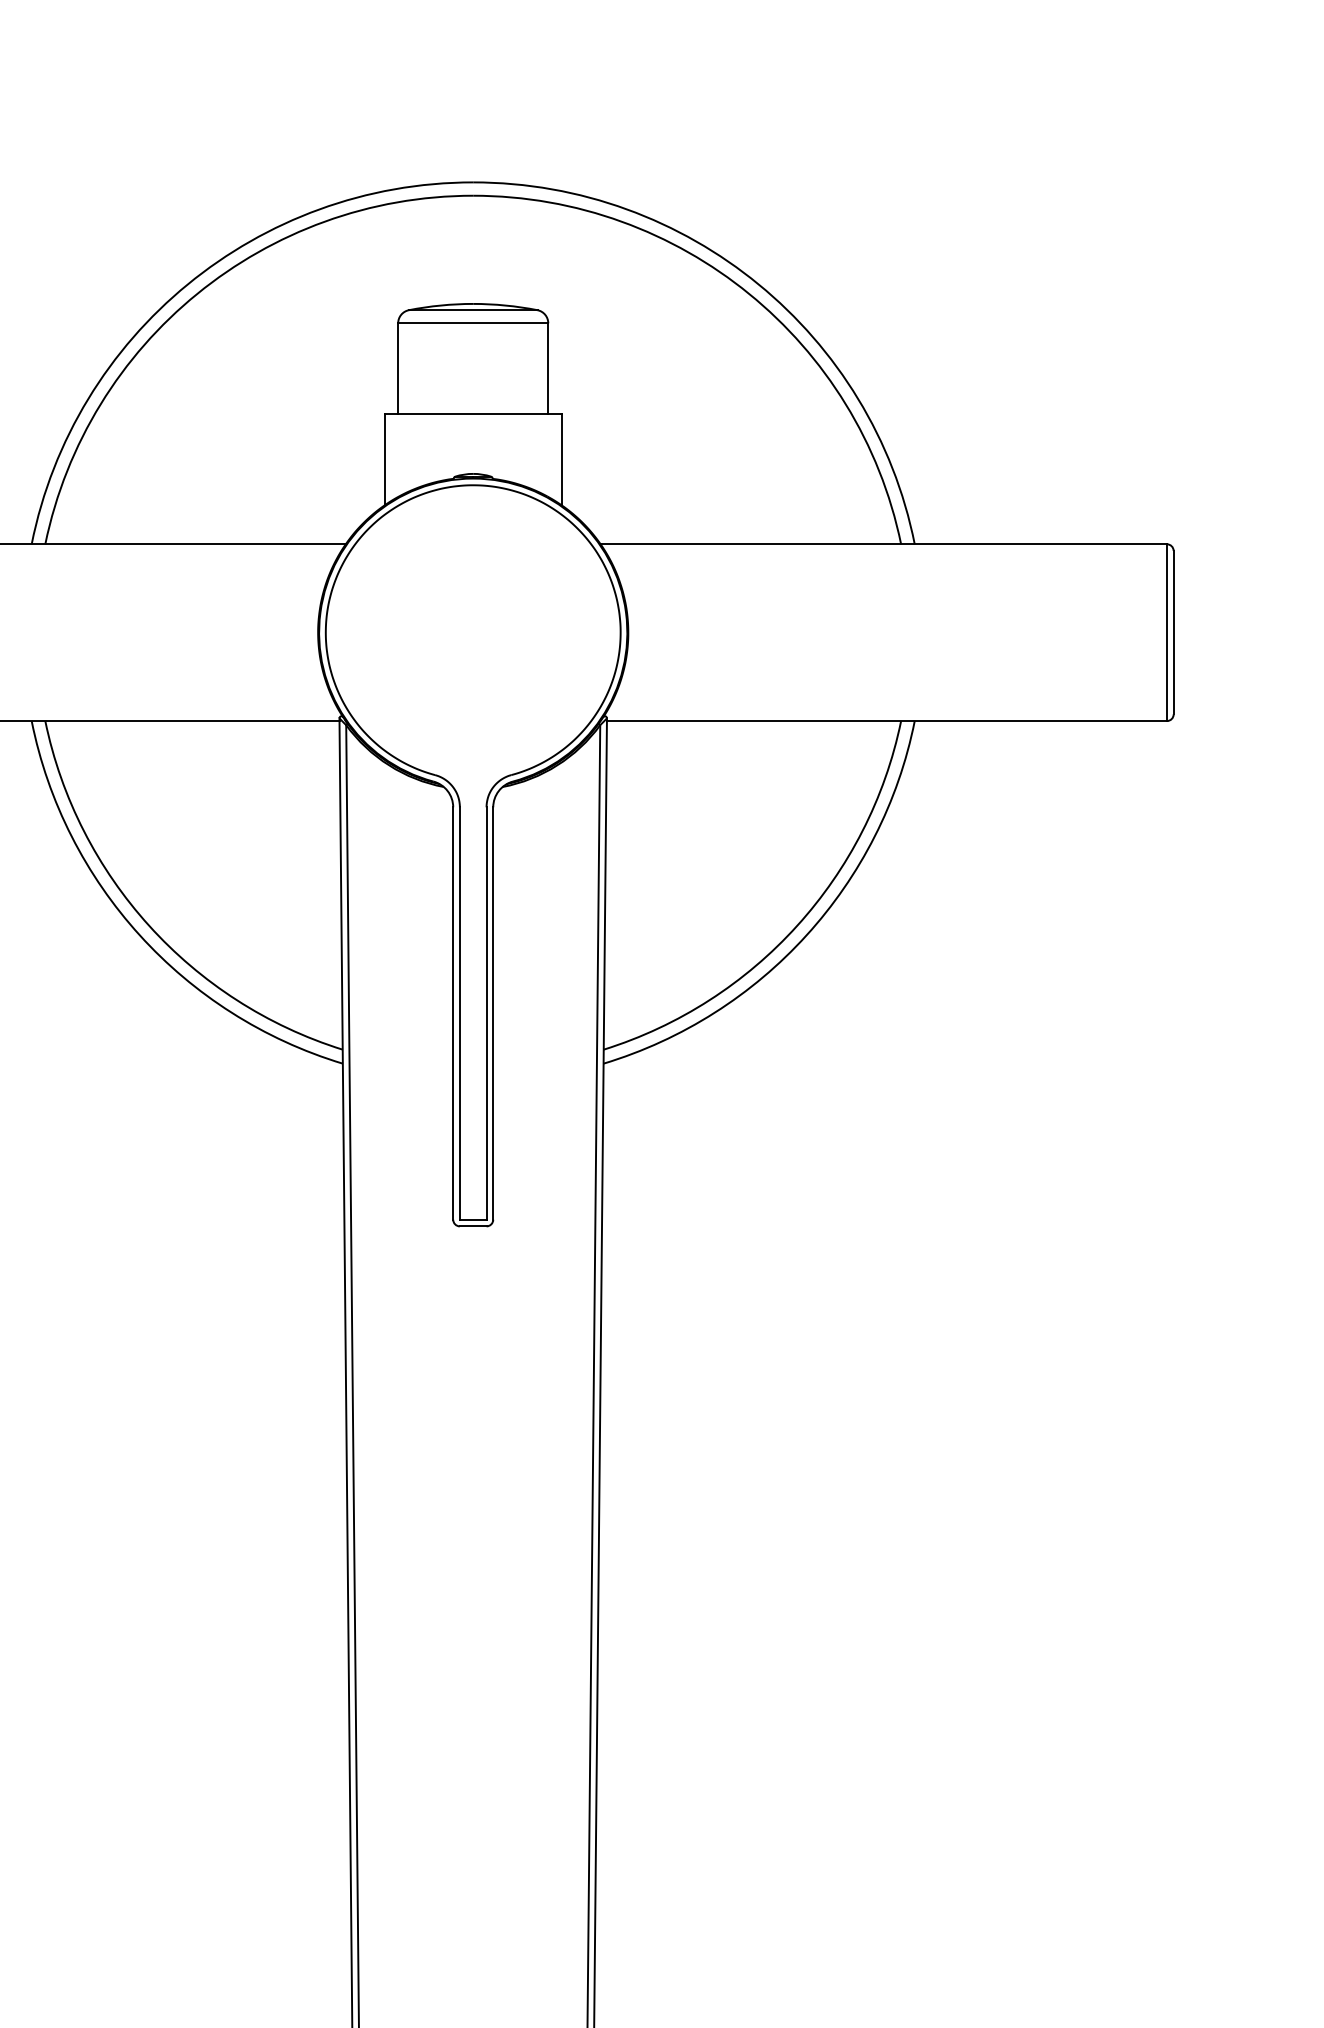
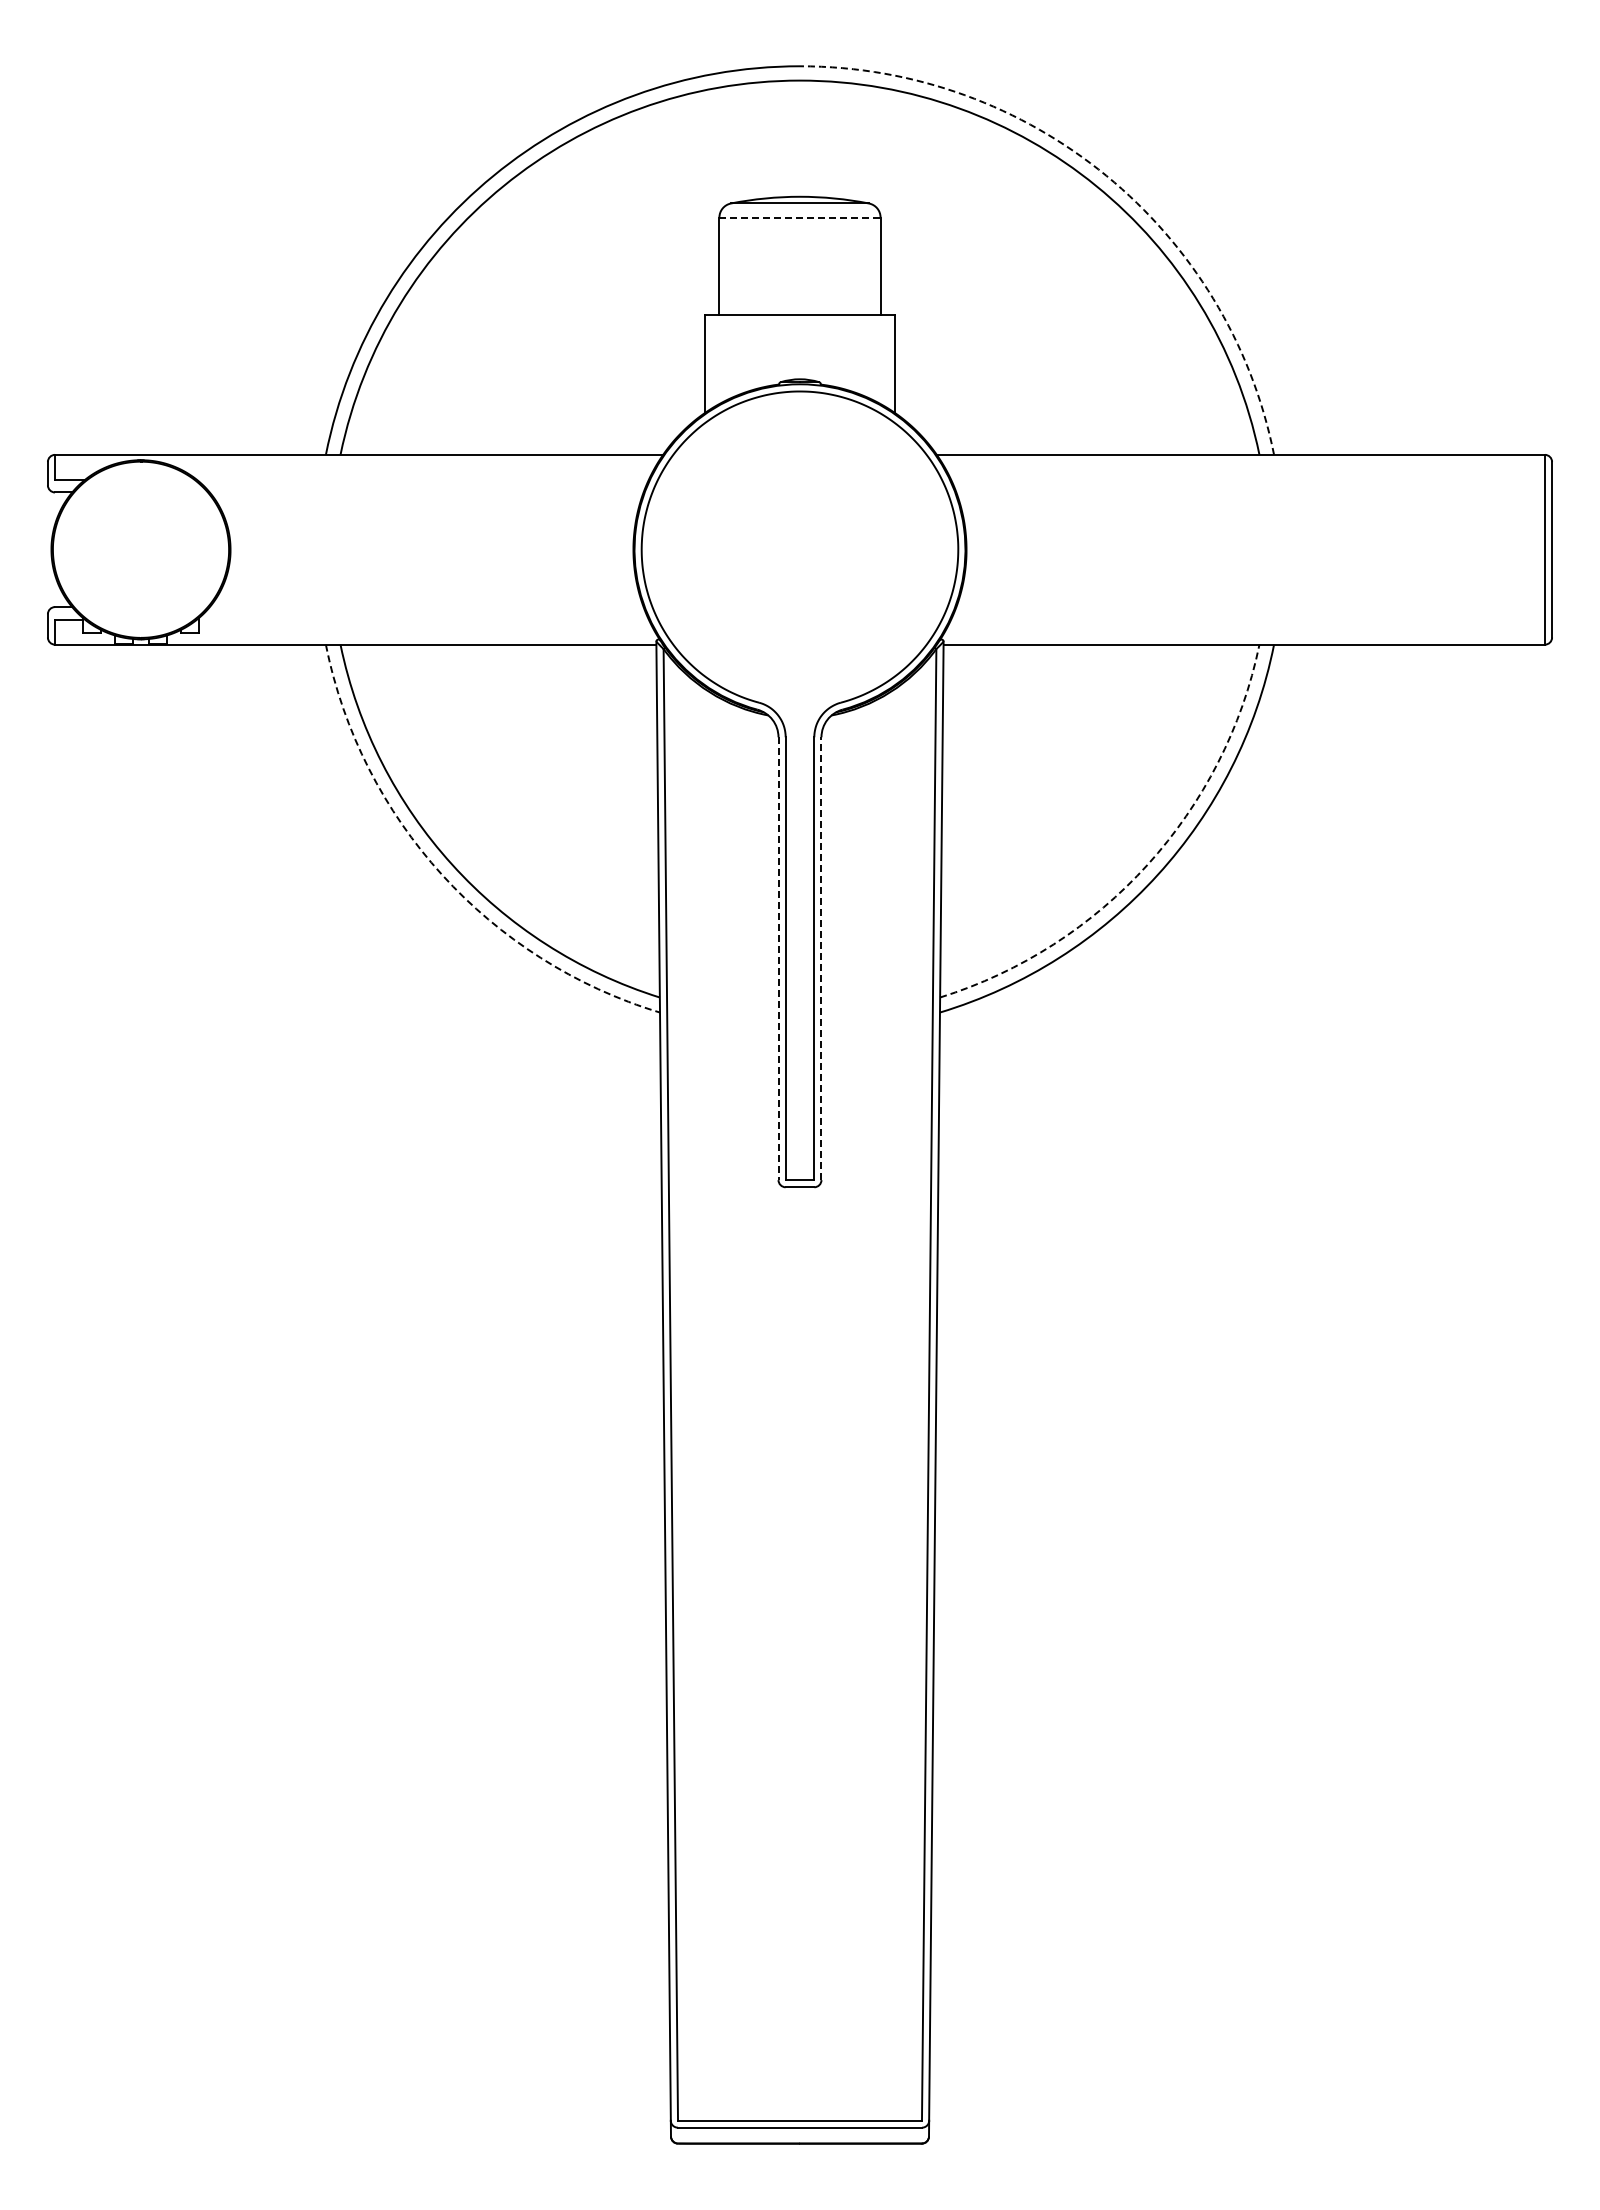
arc: (758, 284) -> (1106, 175), solid -> dashed
line: (473, 323) -> (800, 217), solid -> dashed
arc: (796, 925) -> (1147, 864), solid -> dashed
arc: (140, 935) -> (442, 874), solid -> dashed
line: (493, 1013) -> (821, 958), solid -> dashed
line: (453, 1014) -> (778, 959), solid -> dashed

